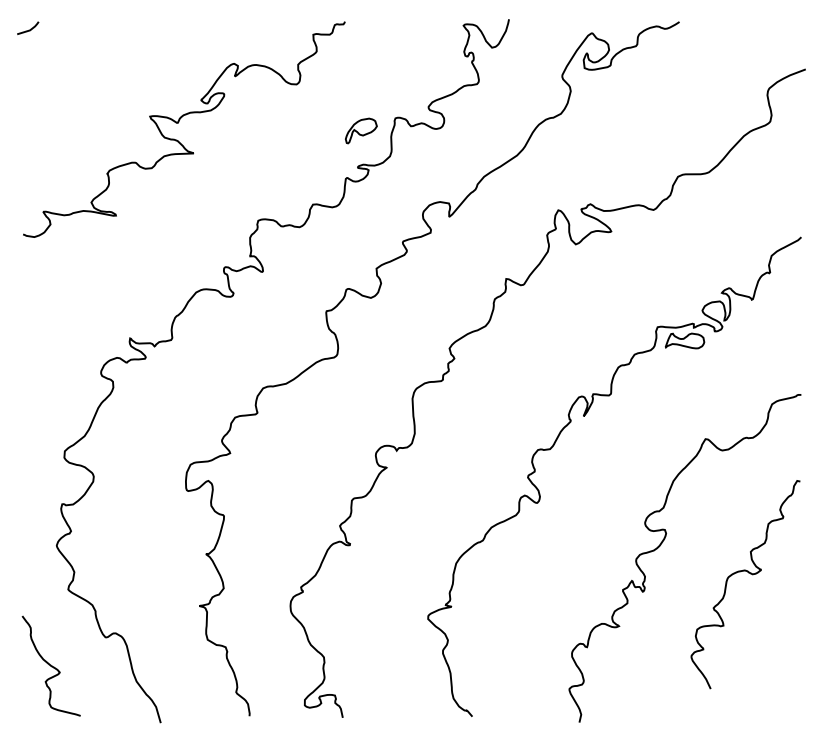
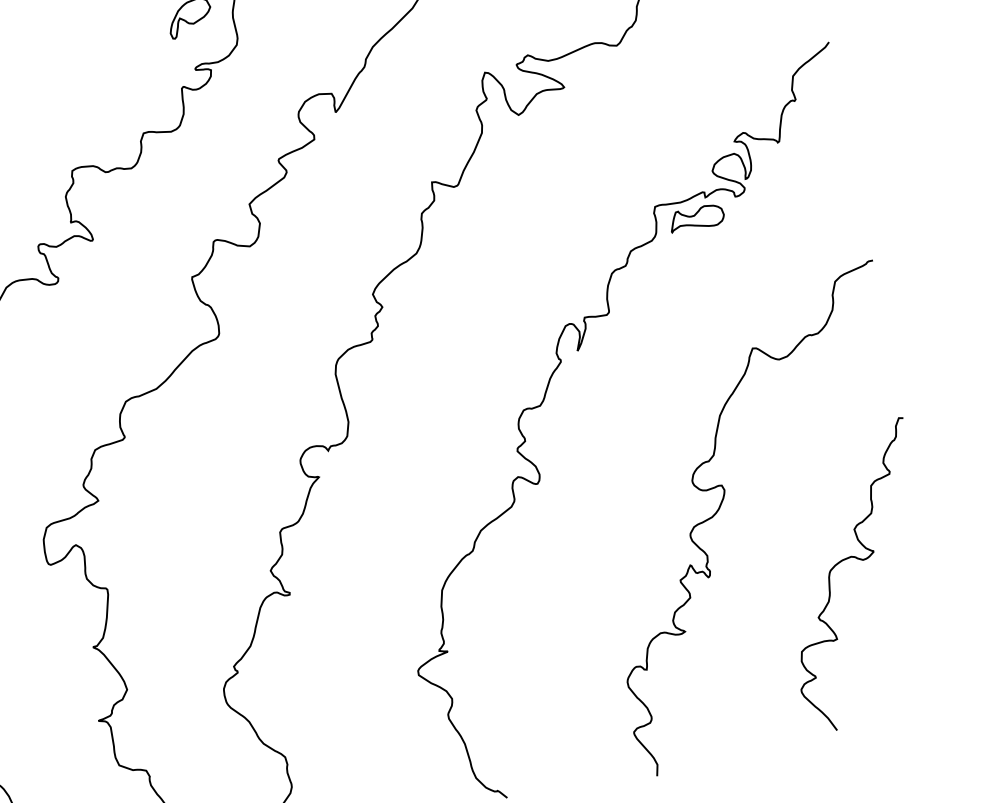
curve: (750, 574) -> (860, 560), moved

